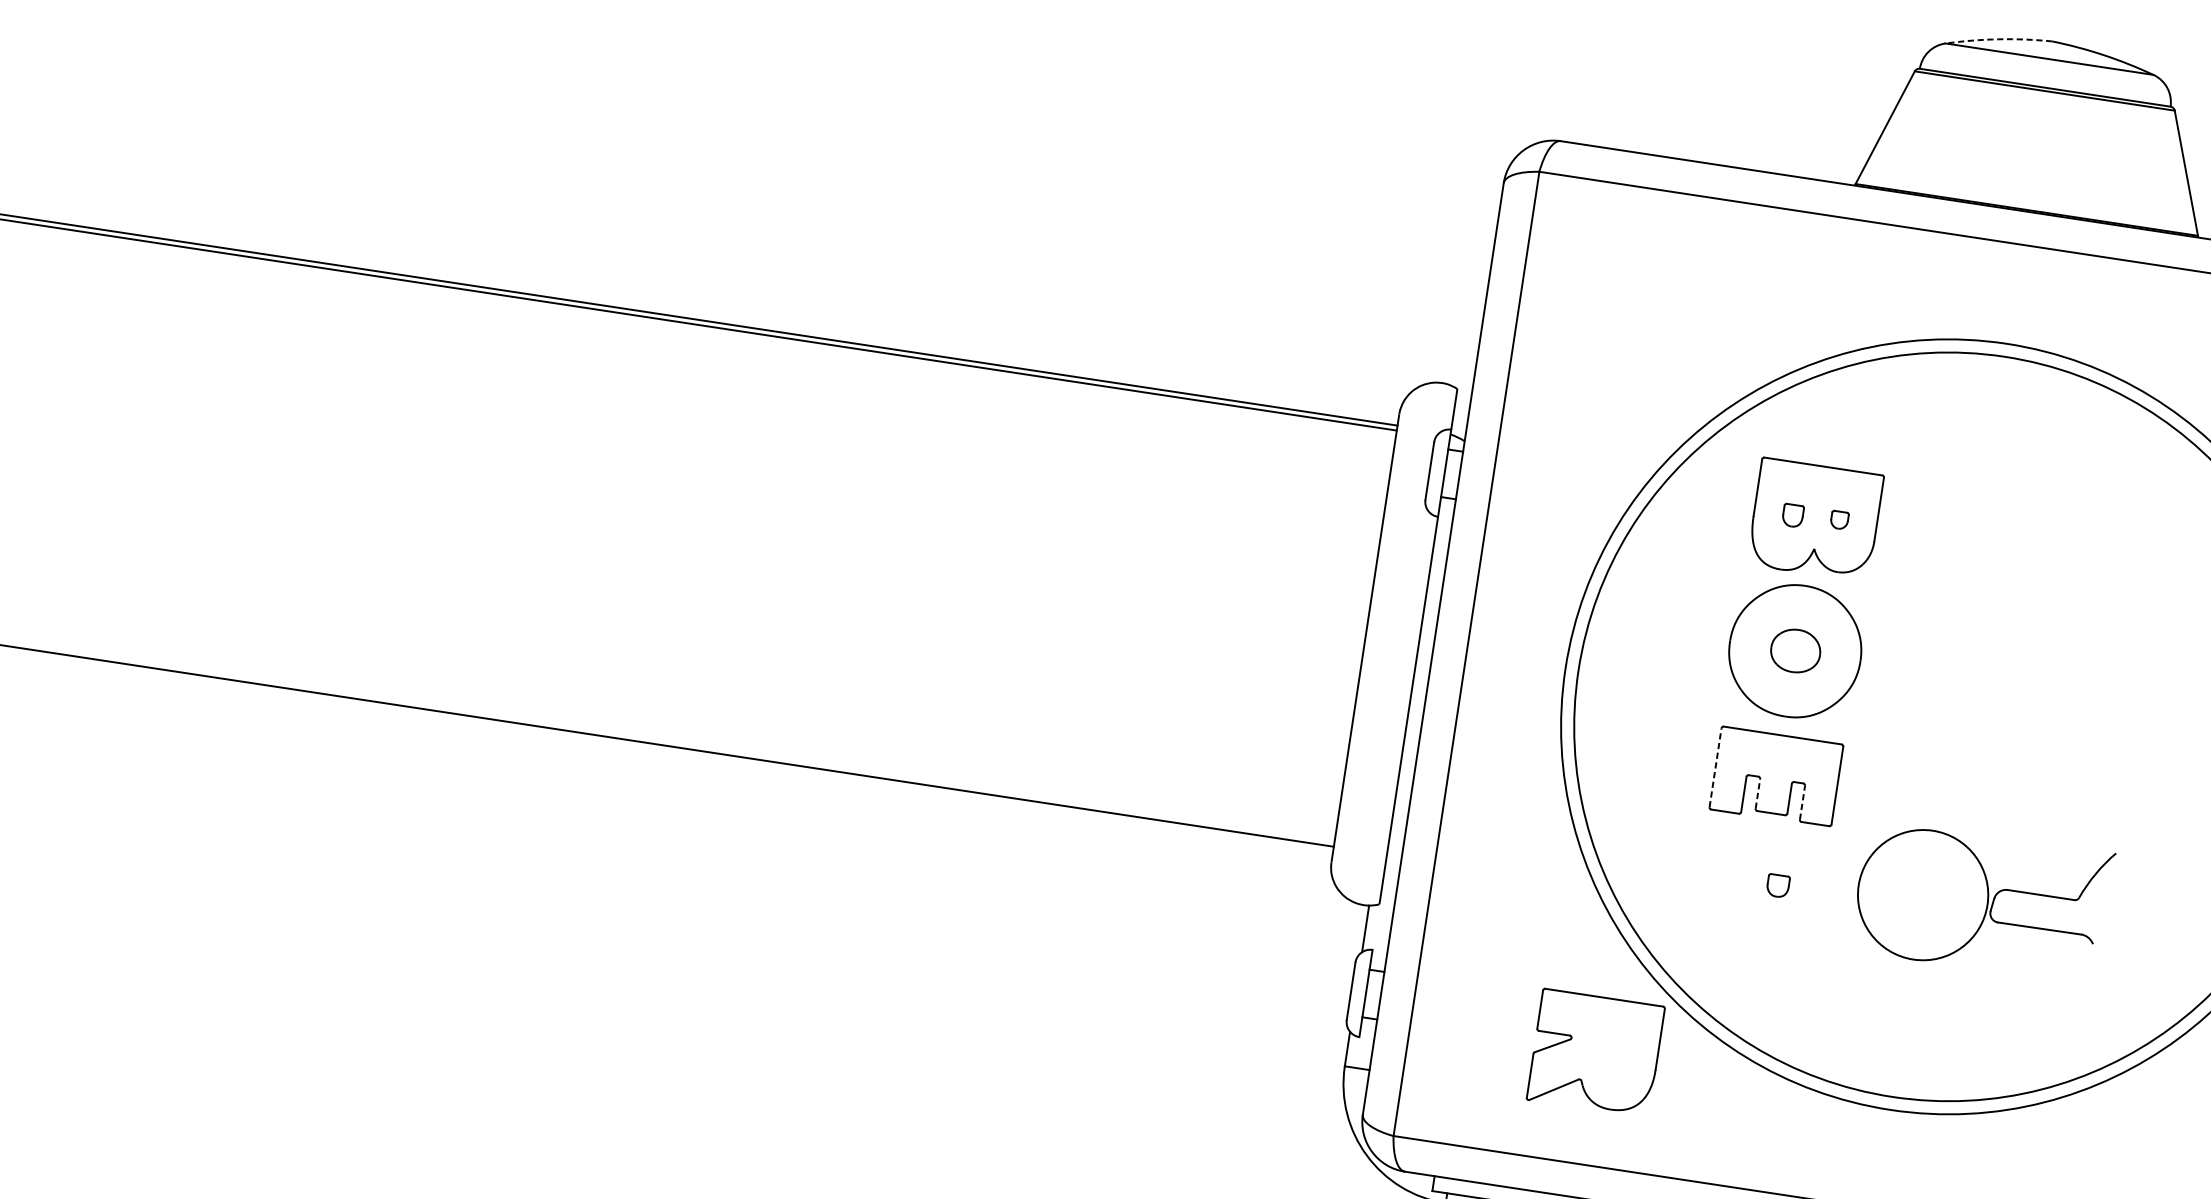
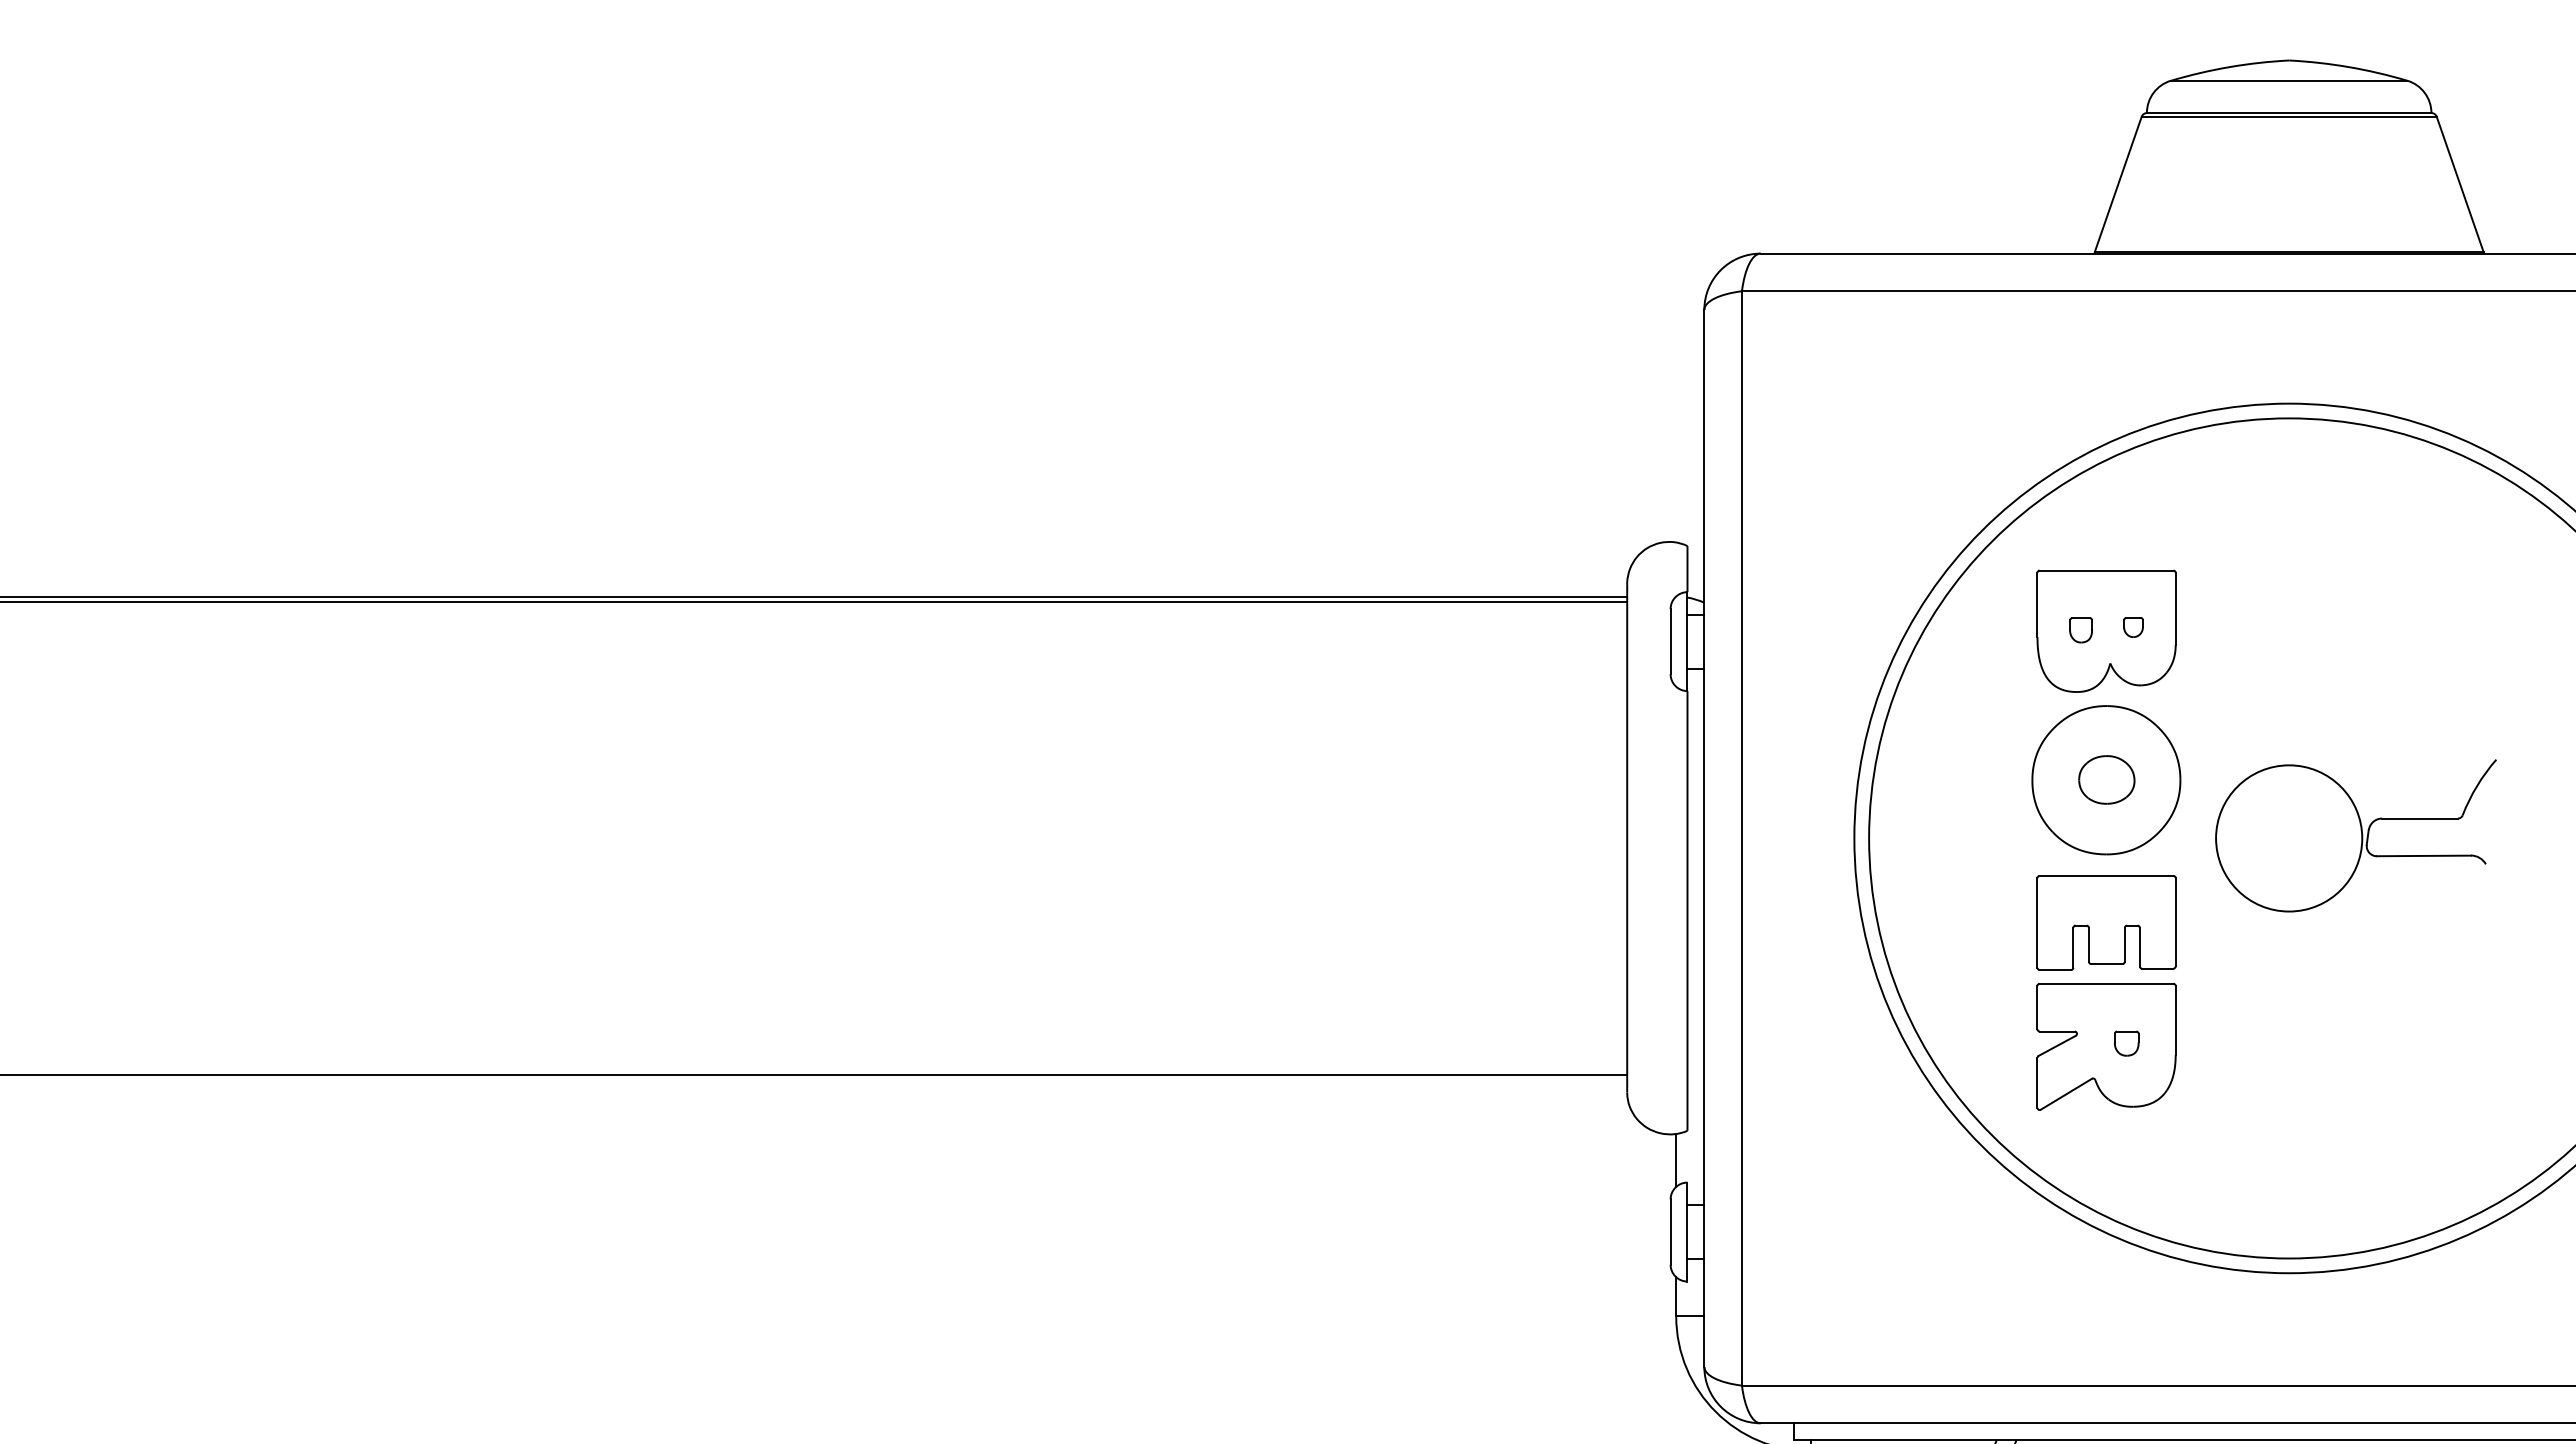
arc: (1998, 39) -> (2229, 67), dashed -> solid
line: (1715, 767) -> (2037, 922), dashed -> solid
line: (1757, 793) -> (2088, 944), dashed -> solid
line: (1802, 802) -> (2139, 946), dashed -> solid
part: (1981, 901) -> (2355, 835), moved
part: (1595, 1052) -> (2106, 1046), moved

